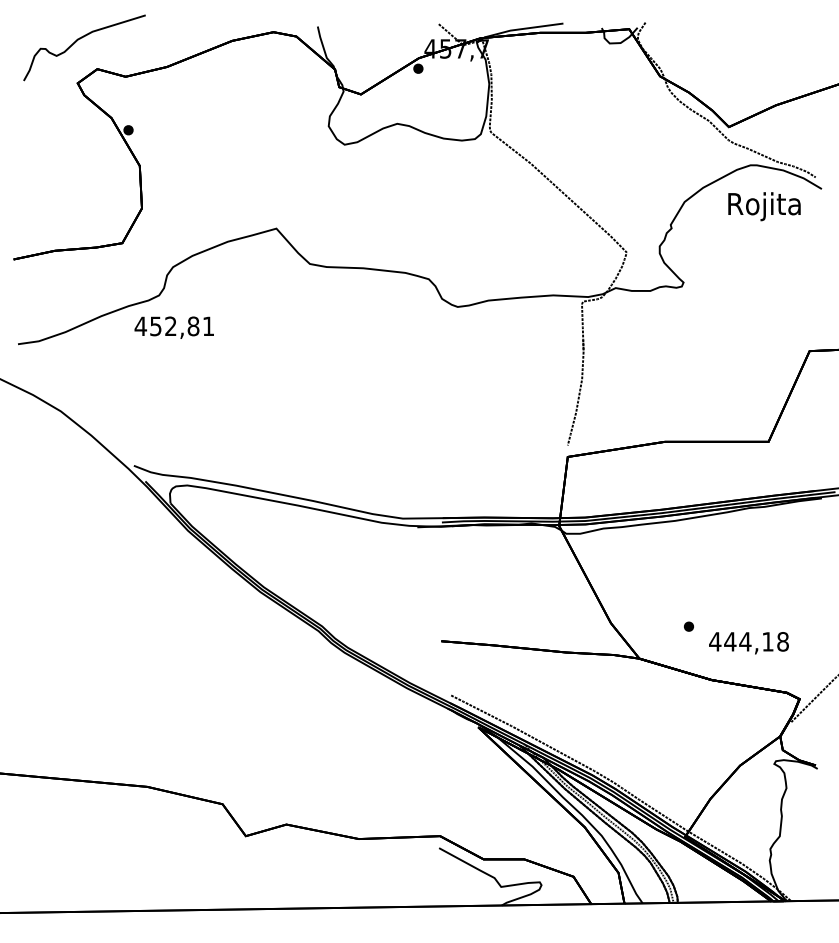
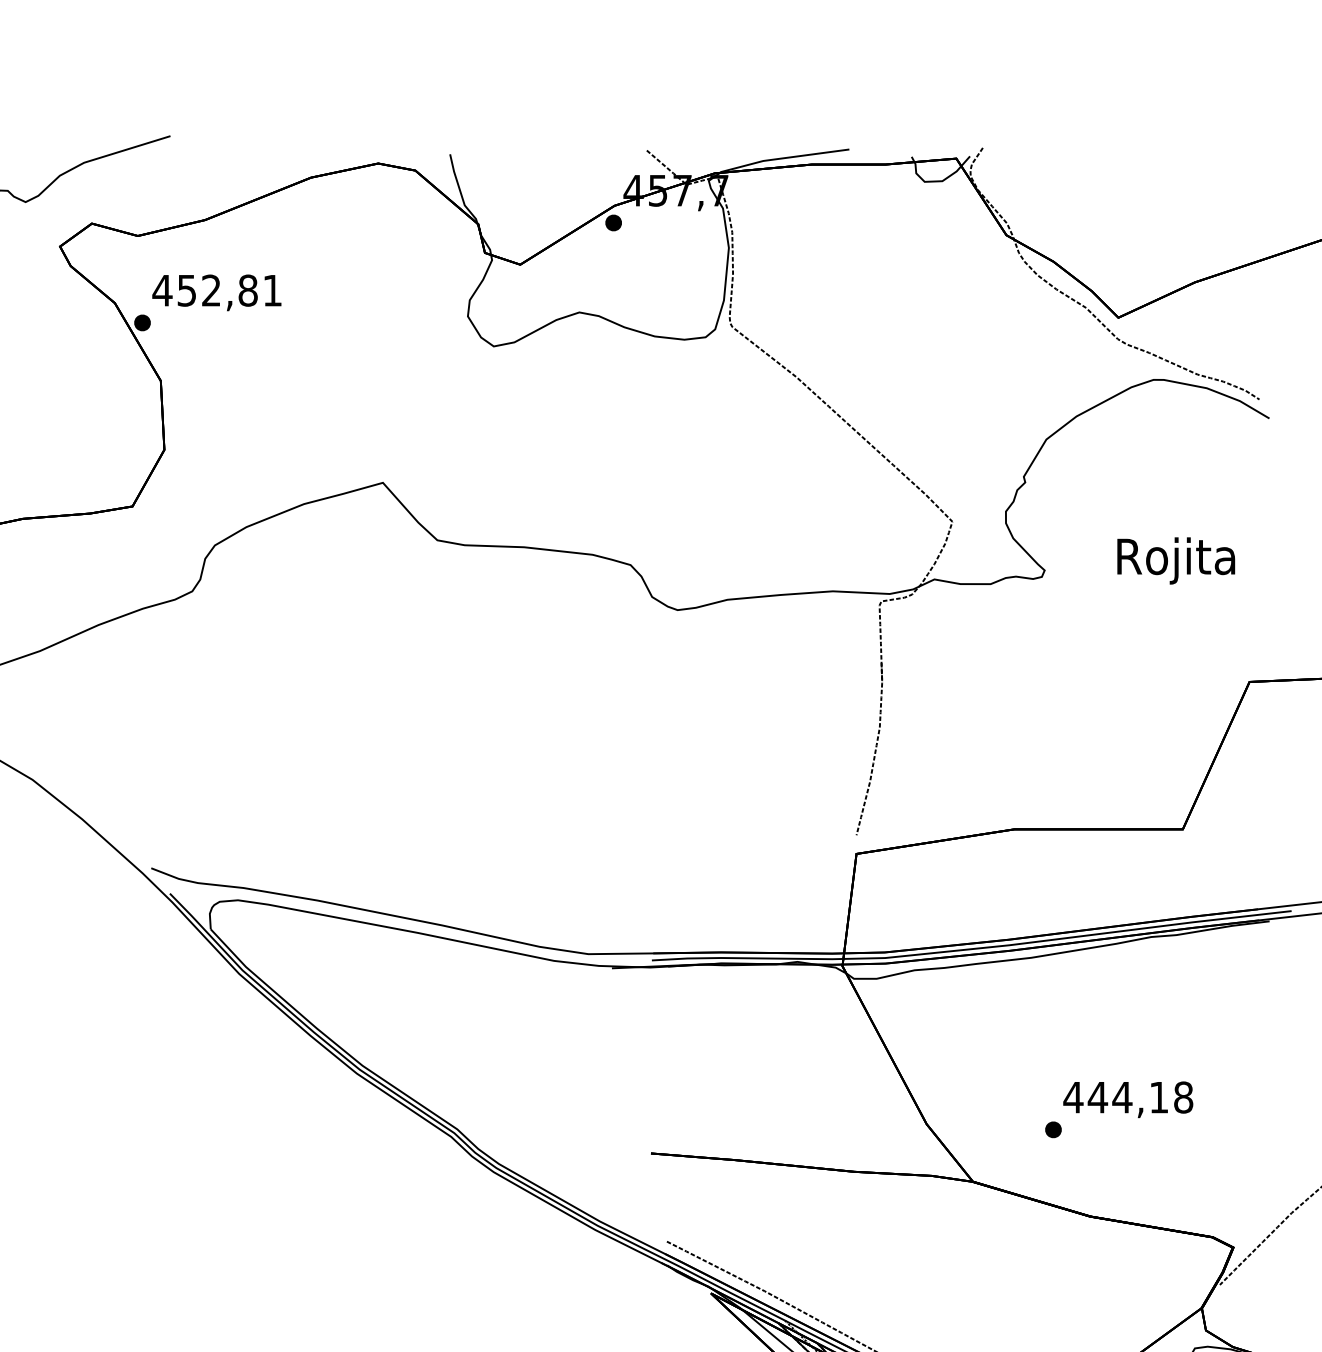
text: (764, 206) -> (1176, 560), moved
text: (173, 327) -> (215, 292), moved
text: (748, 643) -> (1127, 1100), moved

